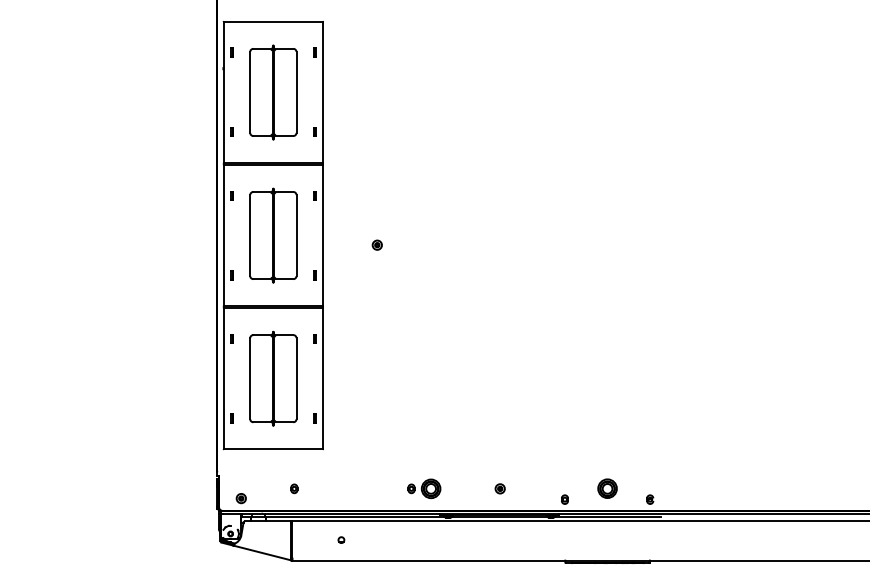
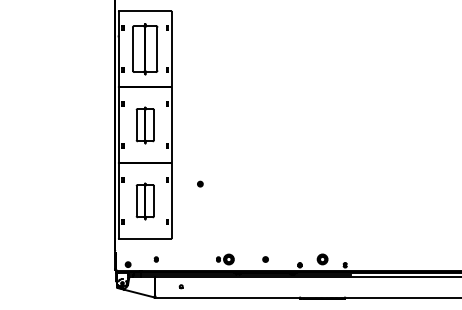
part: (273, 236) -> (145, 125), size x0.7
part: (377, 243) -> (200, 183), moved
part: (273, 379) -> (145, 201), size x0.7

